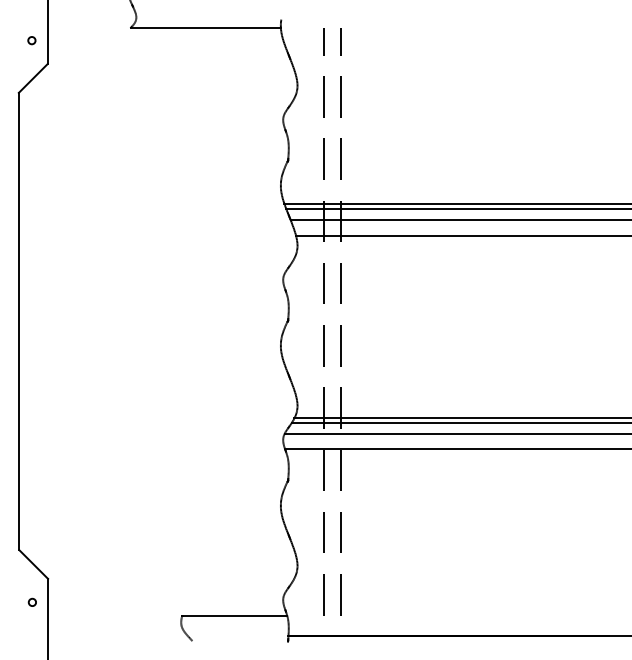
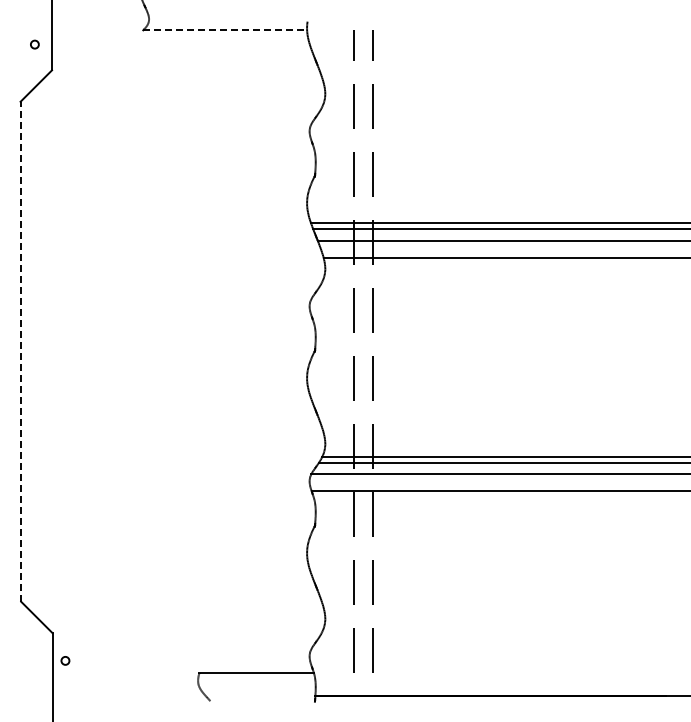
line: (206, 27) -> (225, 30), solid -> dashed
line: (18, 321) -> (20, 351), solid -> dashed
circle: (32, 602) -> (65, 660), moved

